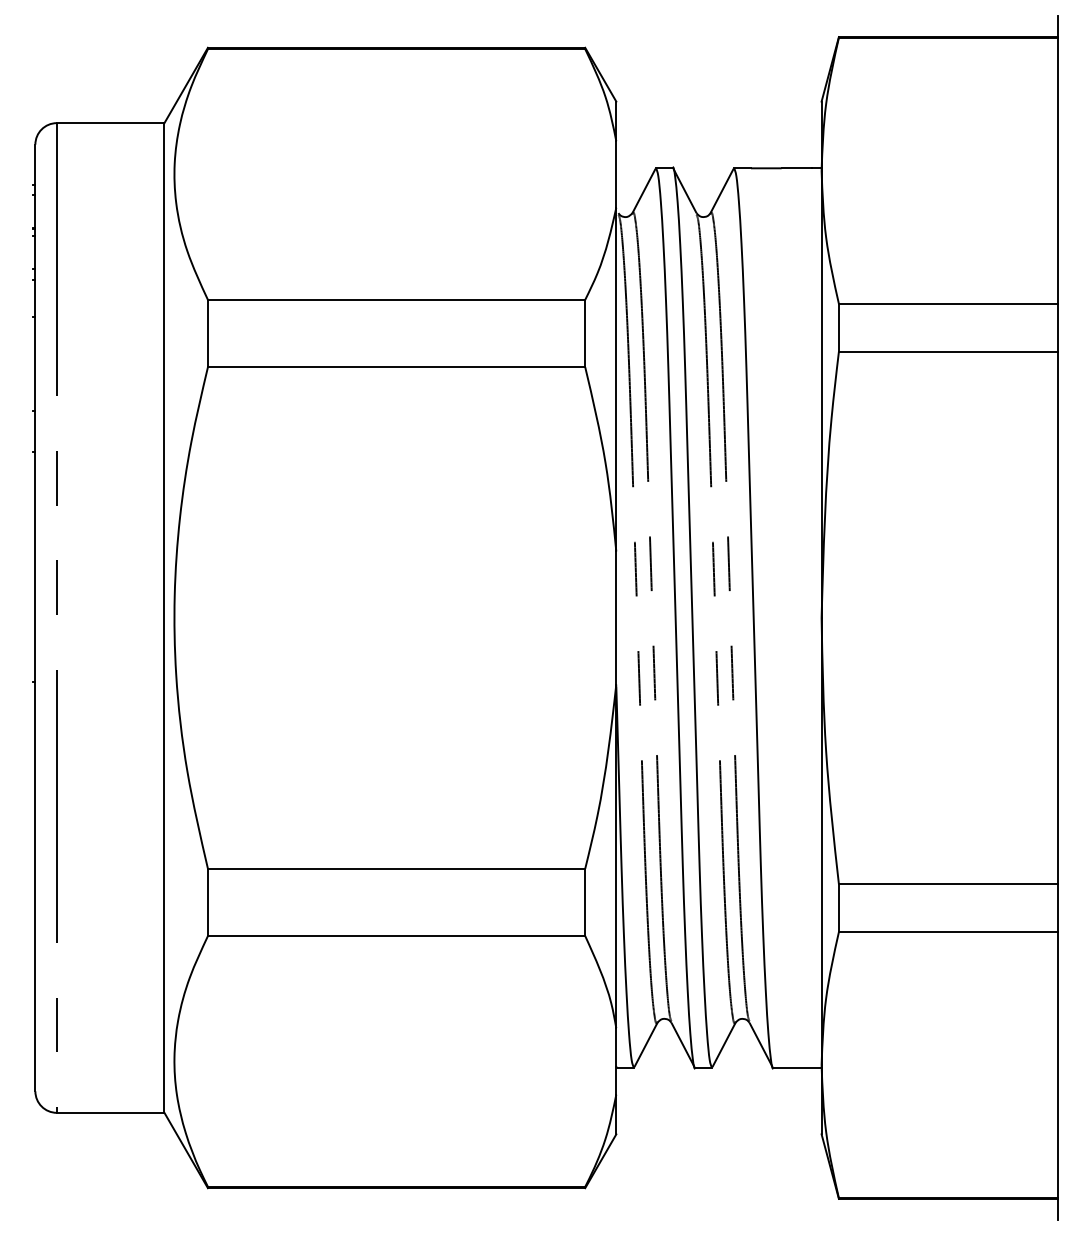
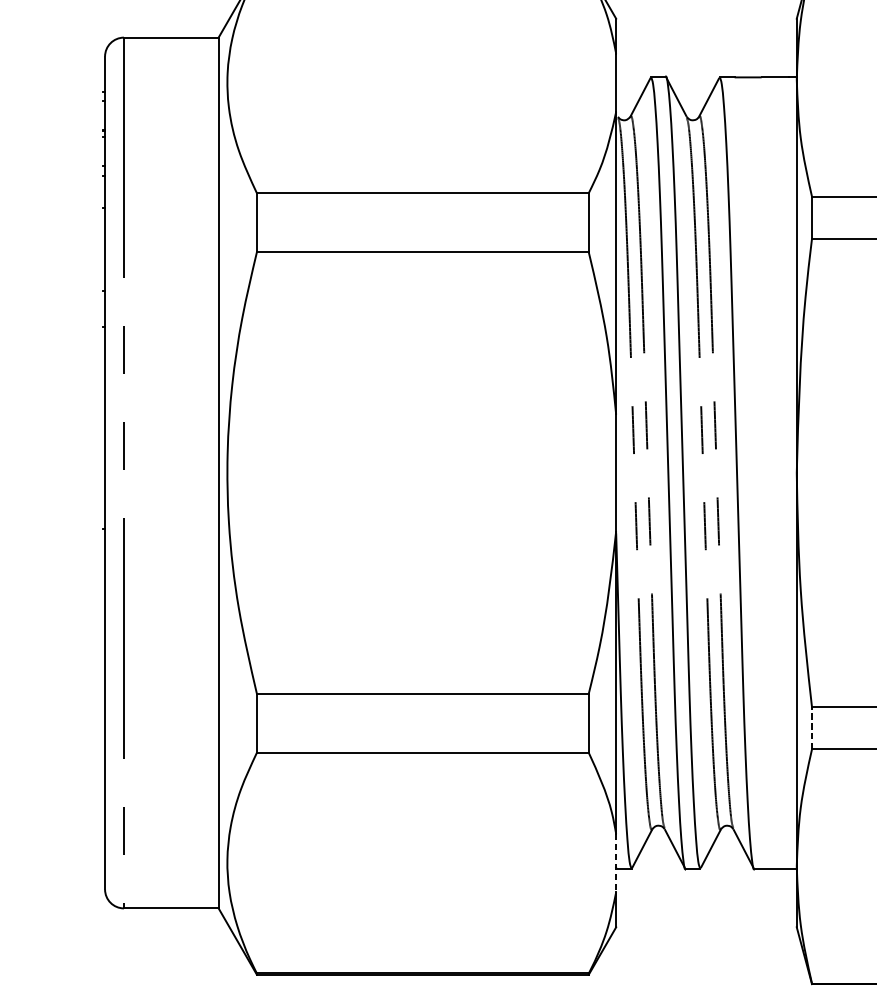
line: (838, 907) -> (811, 727), solid -> dashed
line: (616, 1061) -> (616, 863), solid -> dashed

